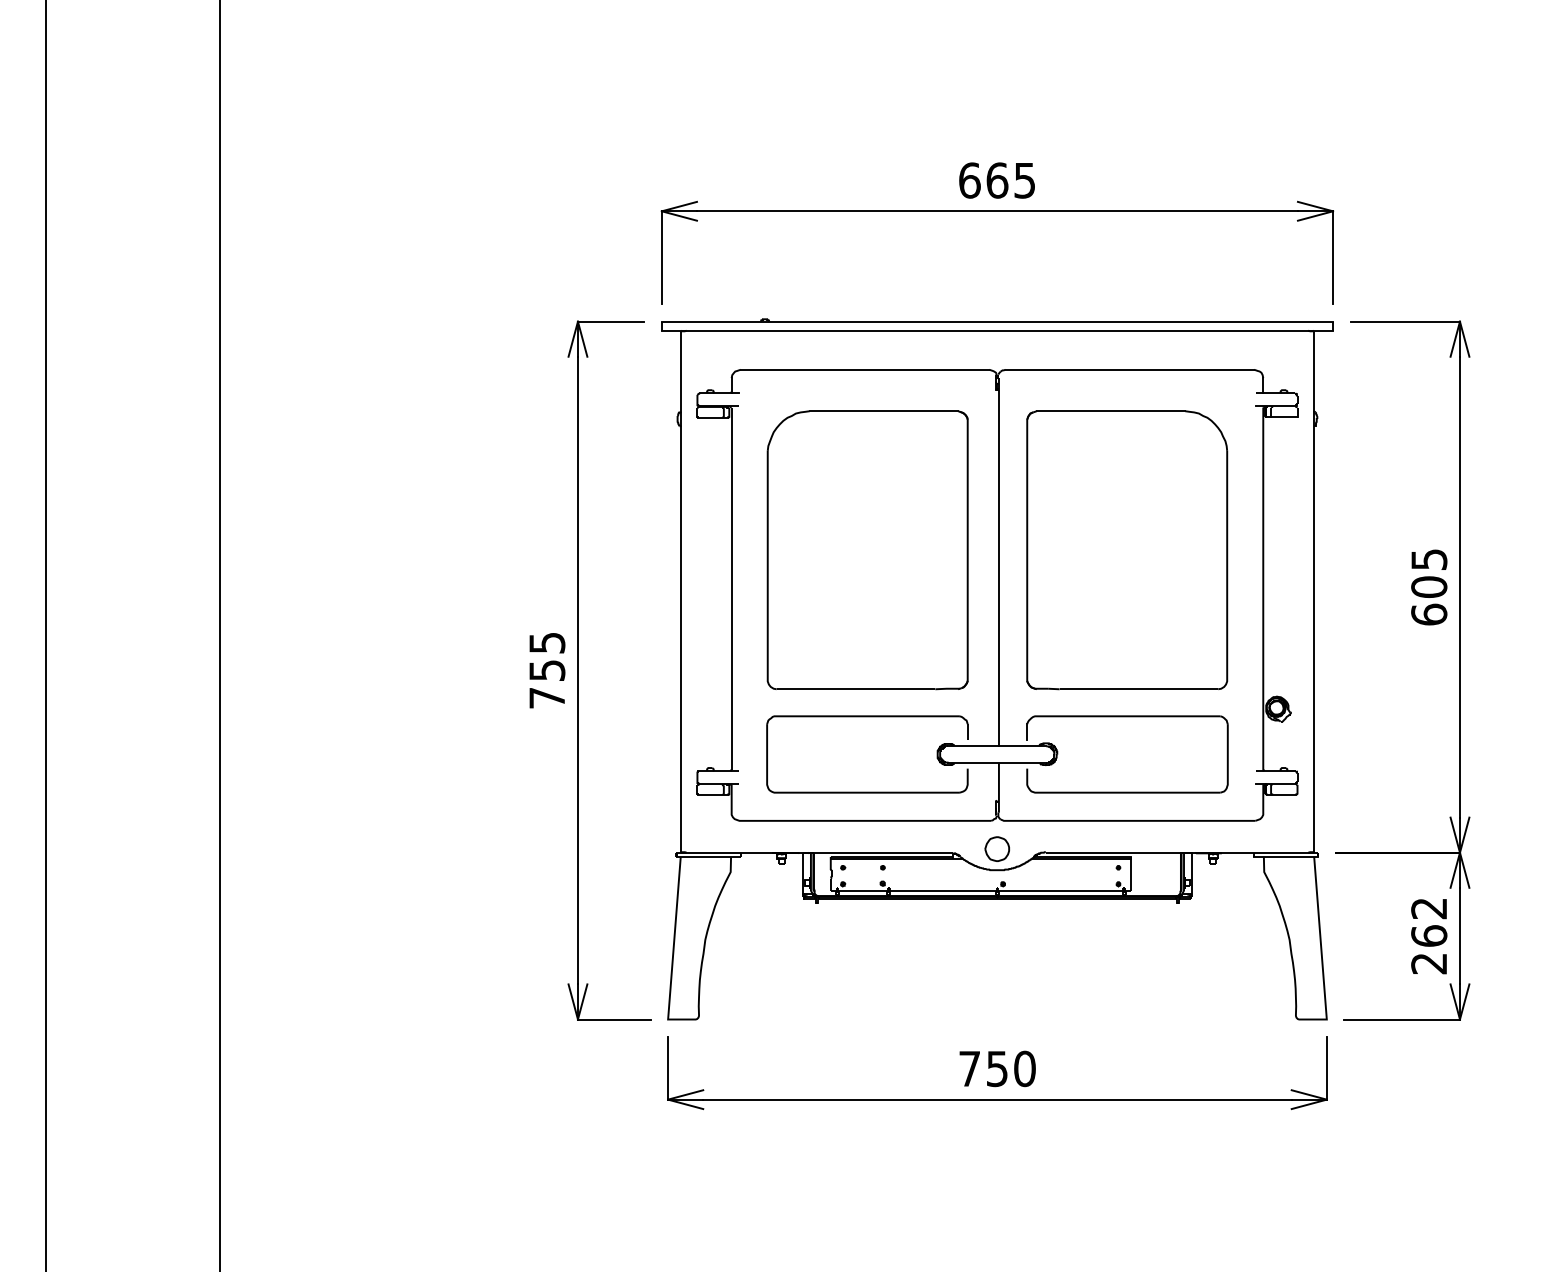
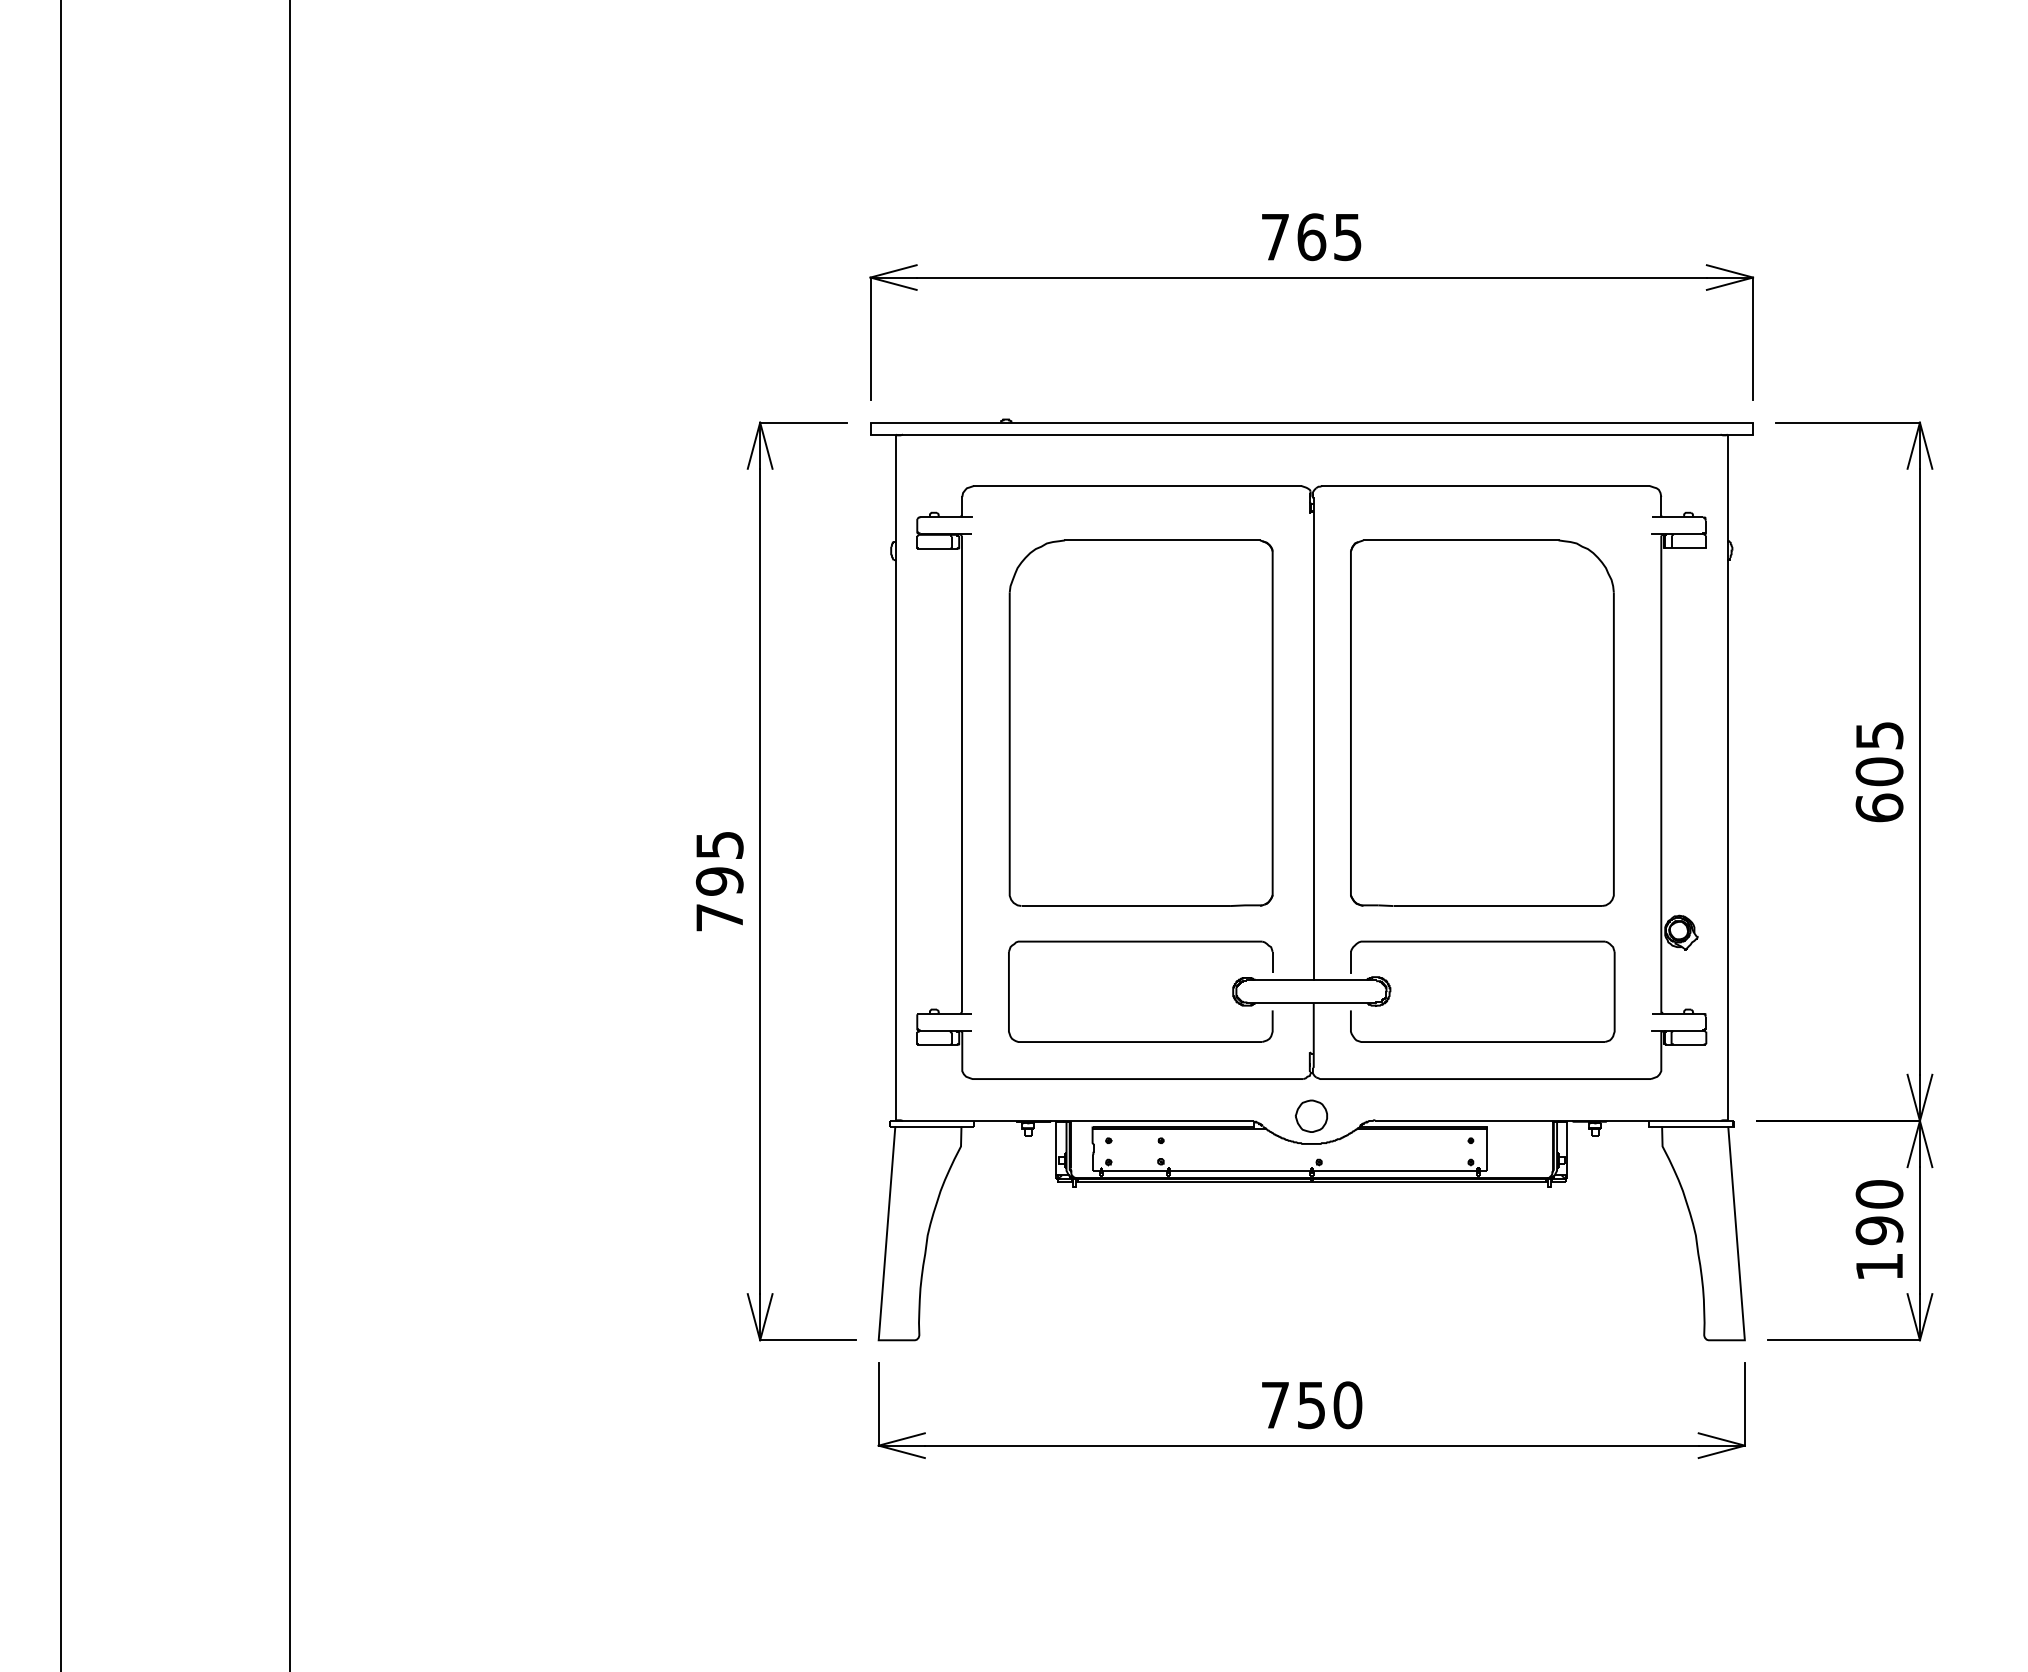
text: (969, 180) -> (1275, 237), 665 -> 765
text: (547, 670) -> (719, 881), 755 -> 795
text: (1429, 936) -> (1879, 1230), 262 -> 190

